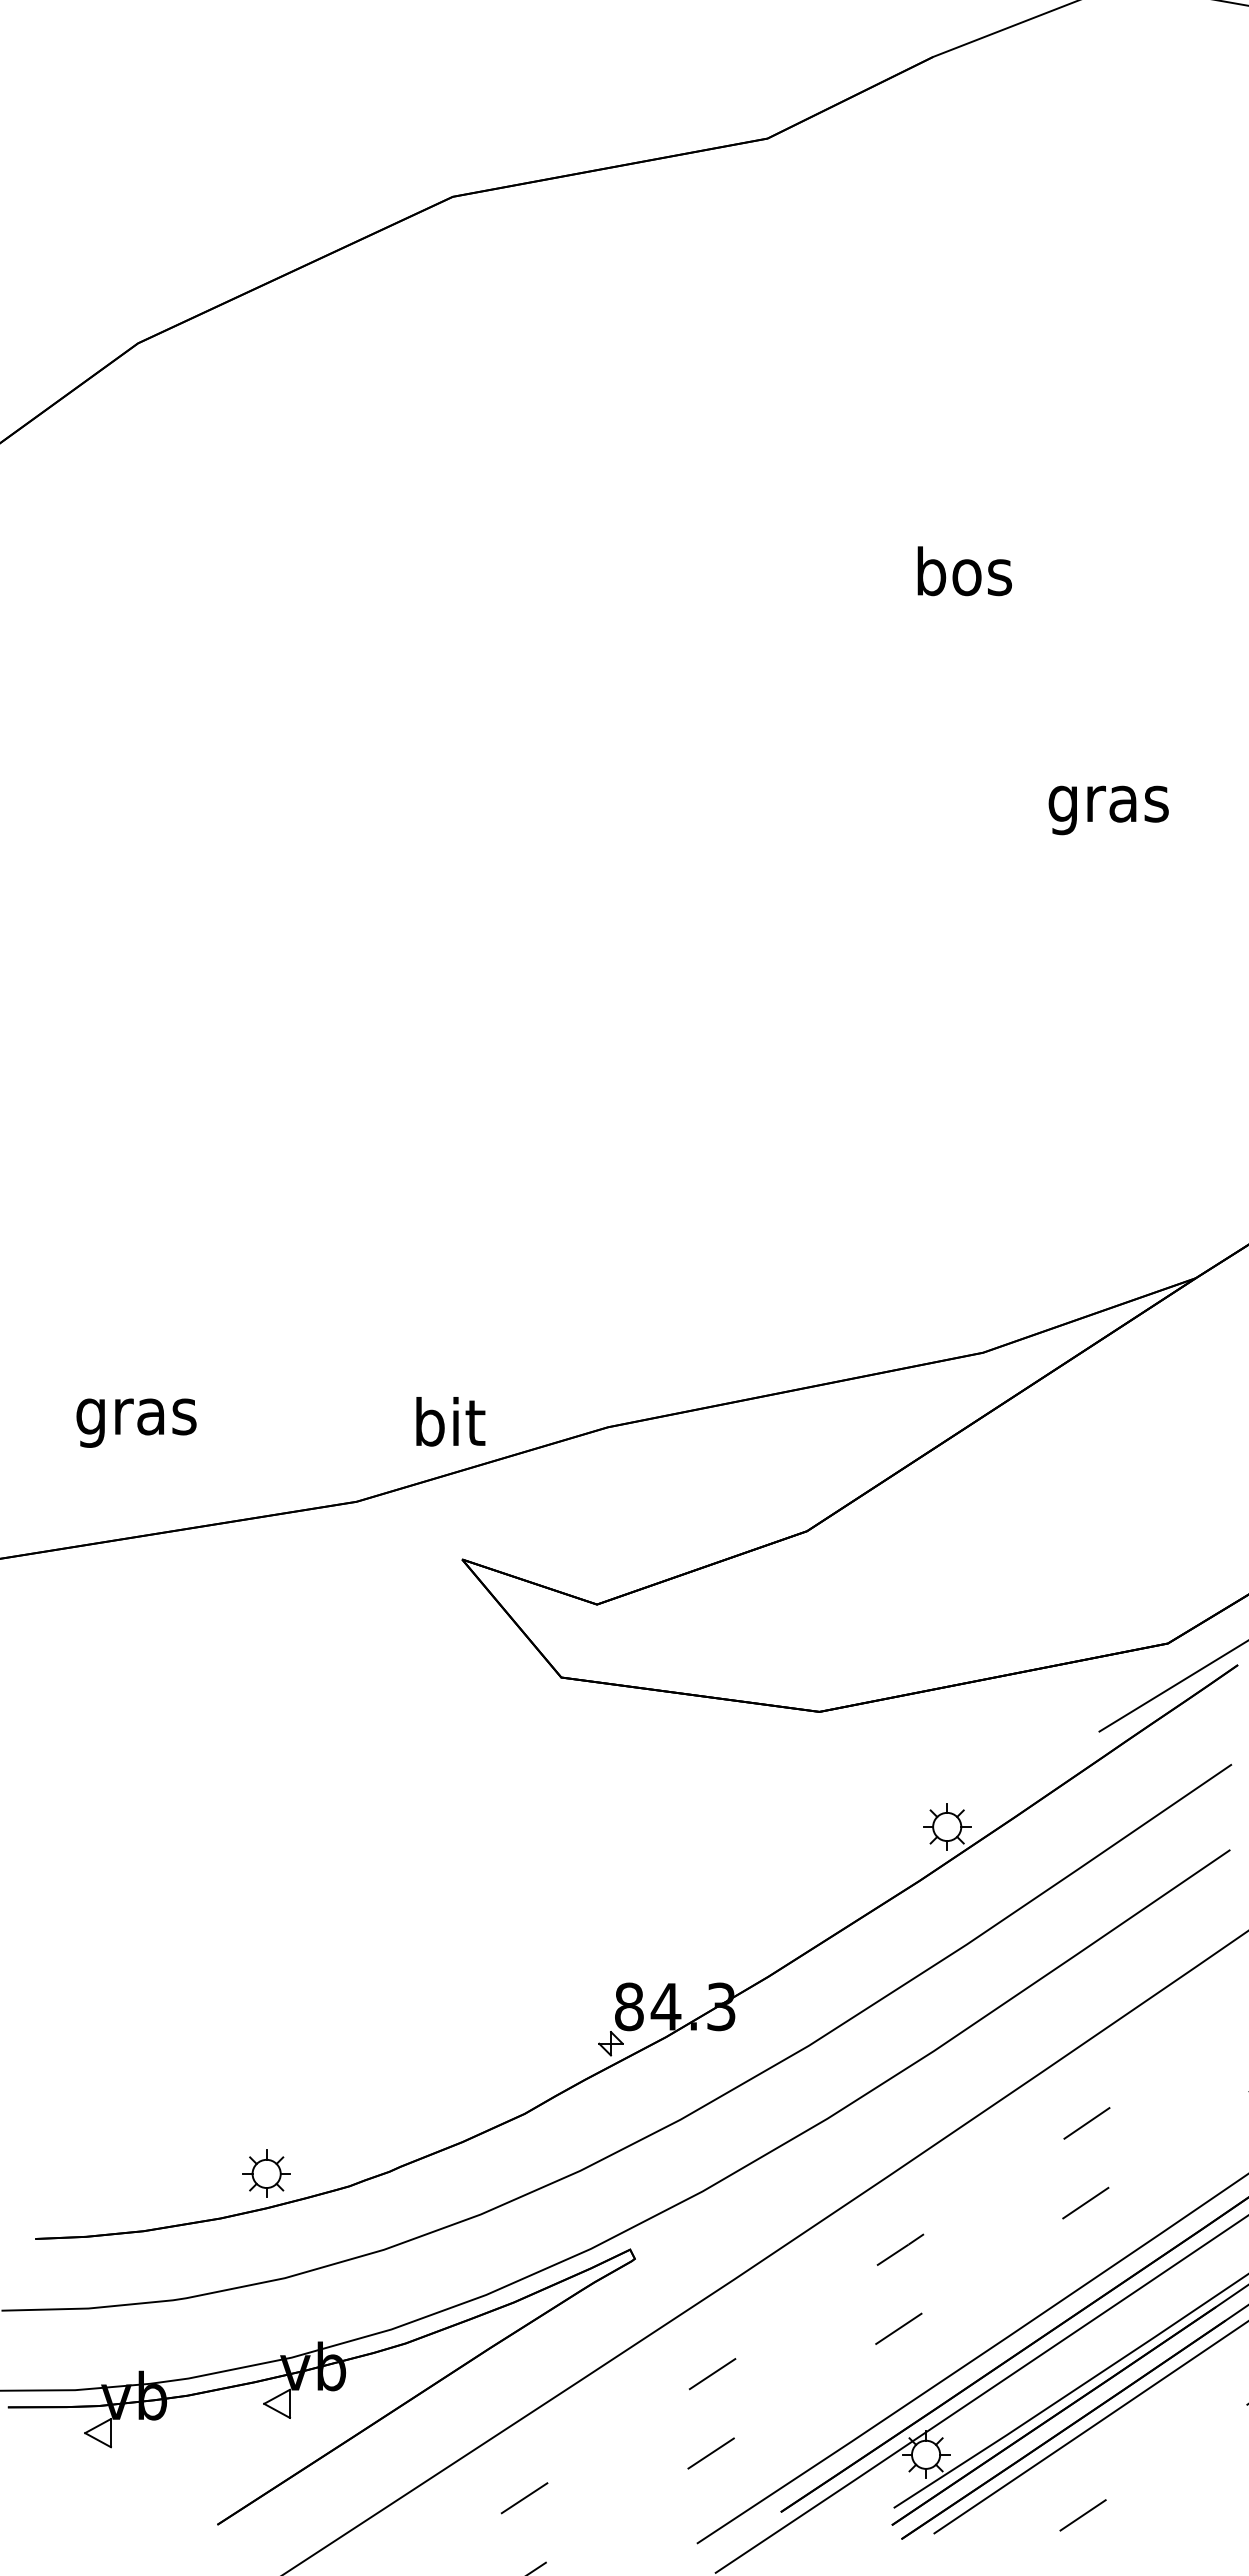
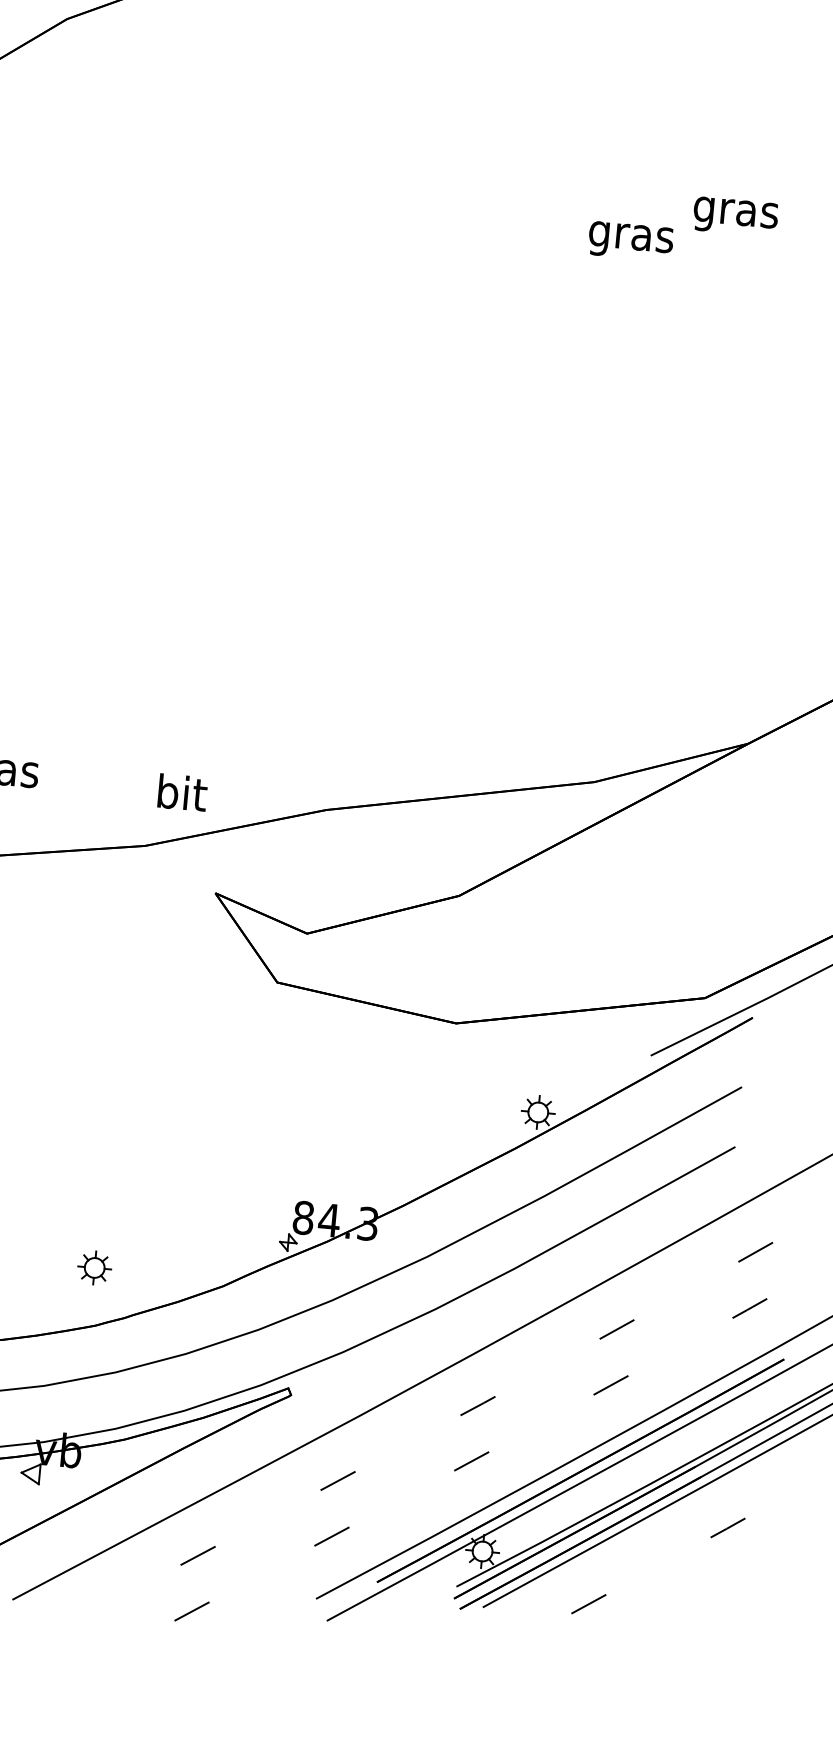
text: (963, 577) -> (631, 237), bos -> gras
text: (1108, 810) -> (735, 217), moved
text: (450, 1421) -> (182, 792), moved
part: (266, 2173) -> (94, 1267), moved

